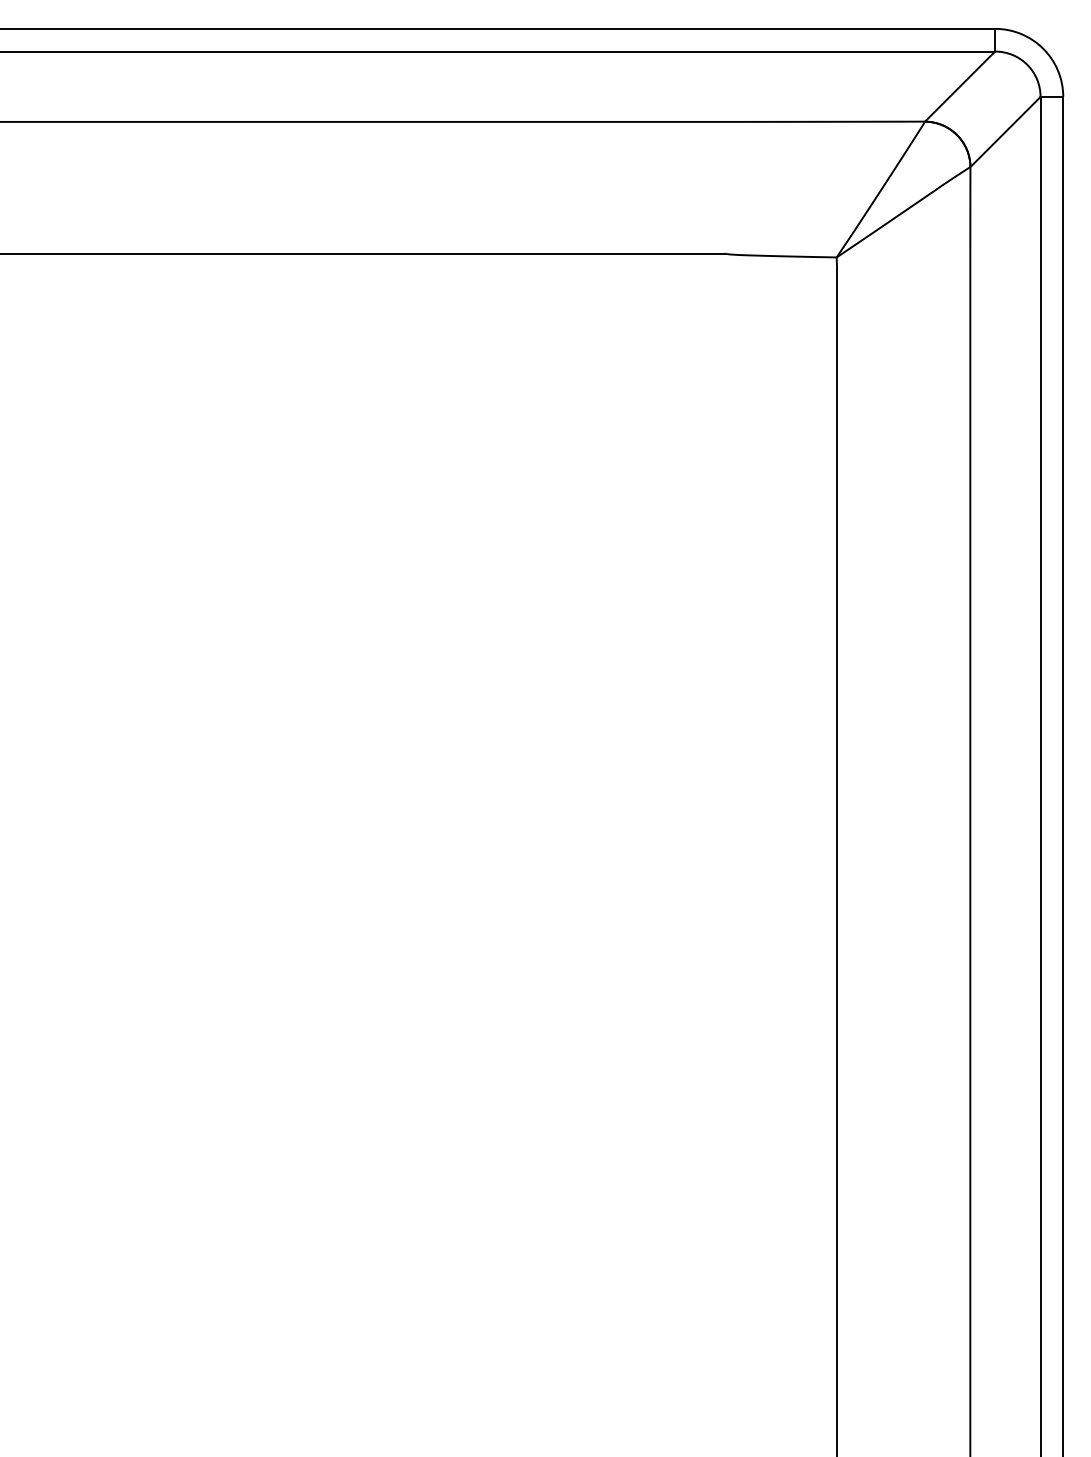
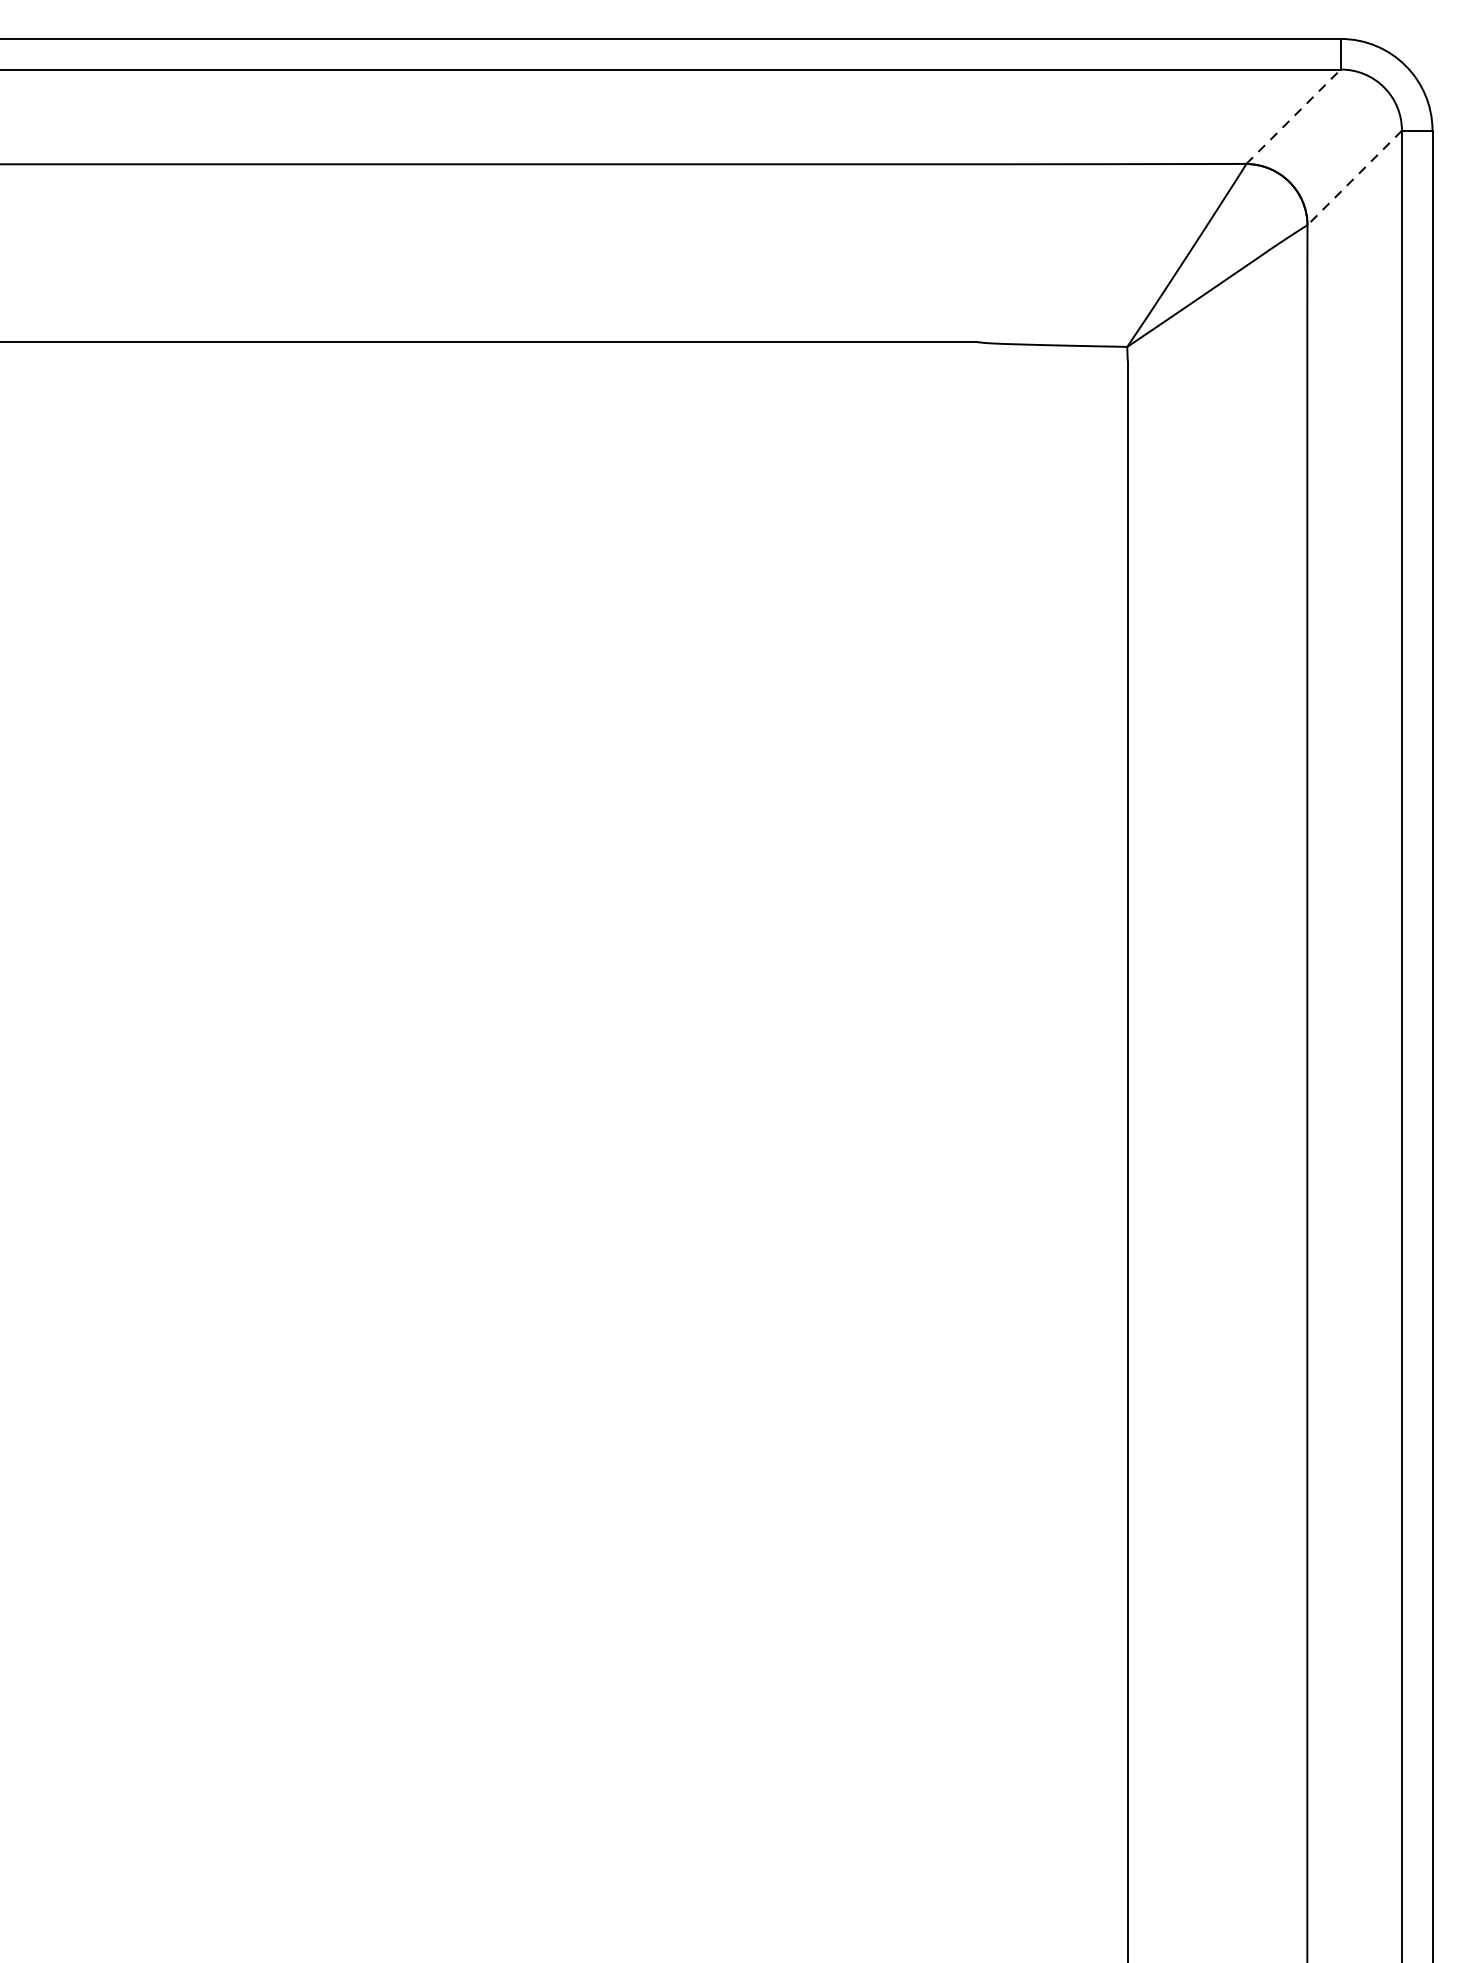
line: (960, 86) -> (1294, 116), solid -> dashed
line: (1005, 132) -> (1354, 178), solid -> dashed

